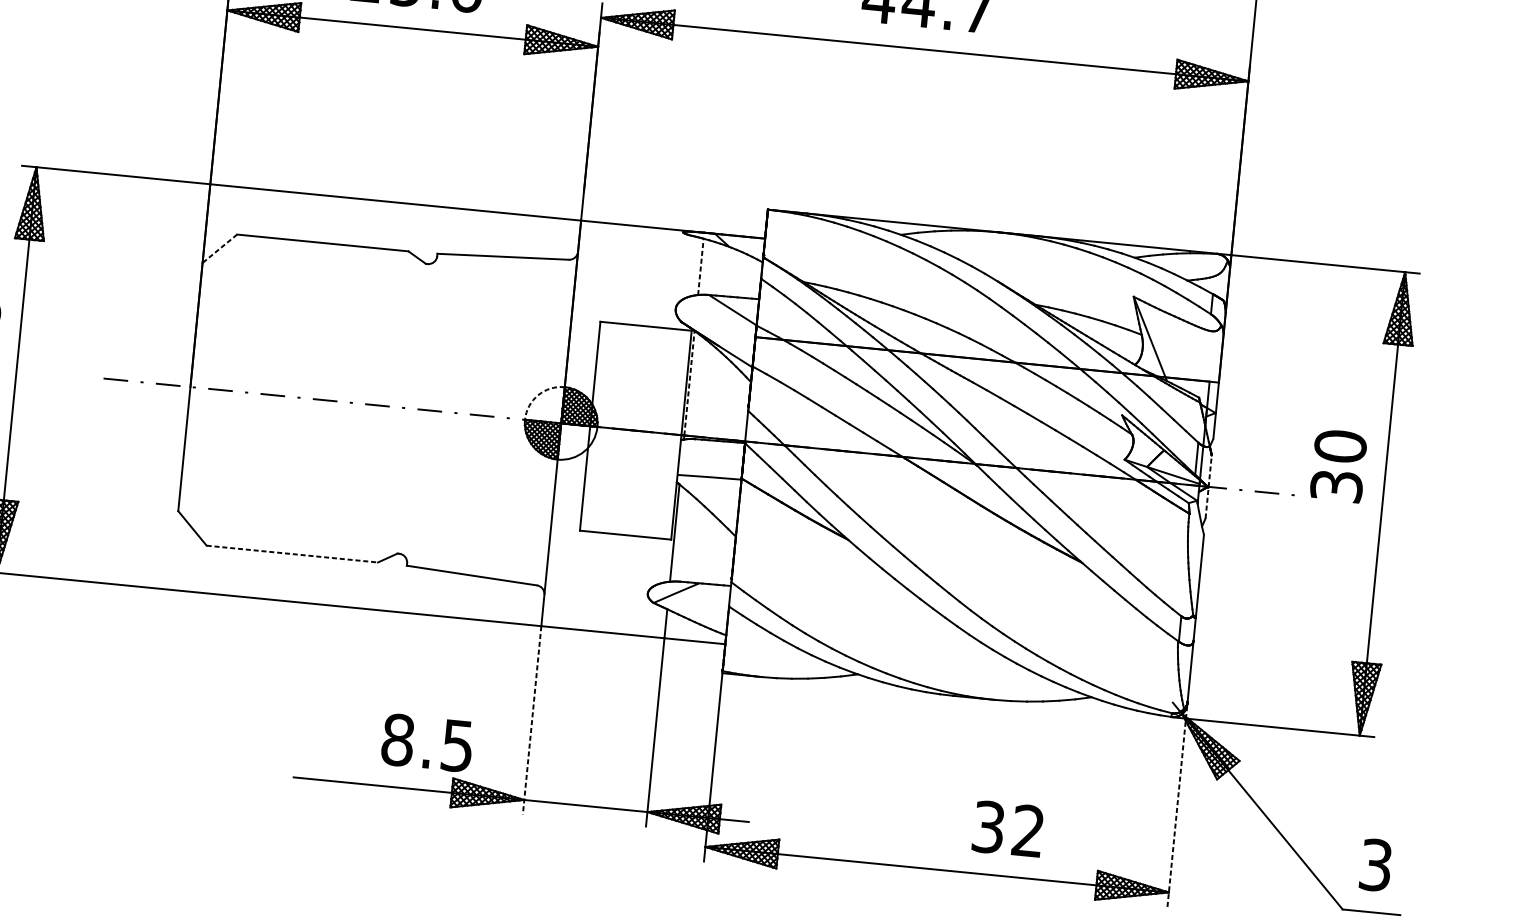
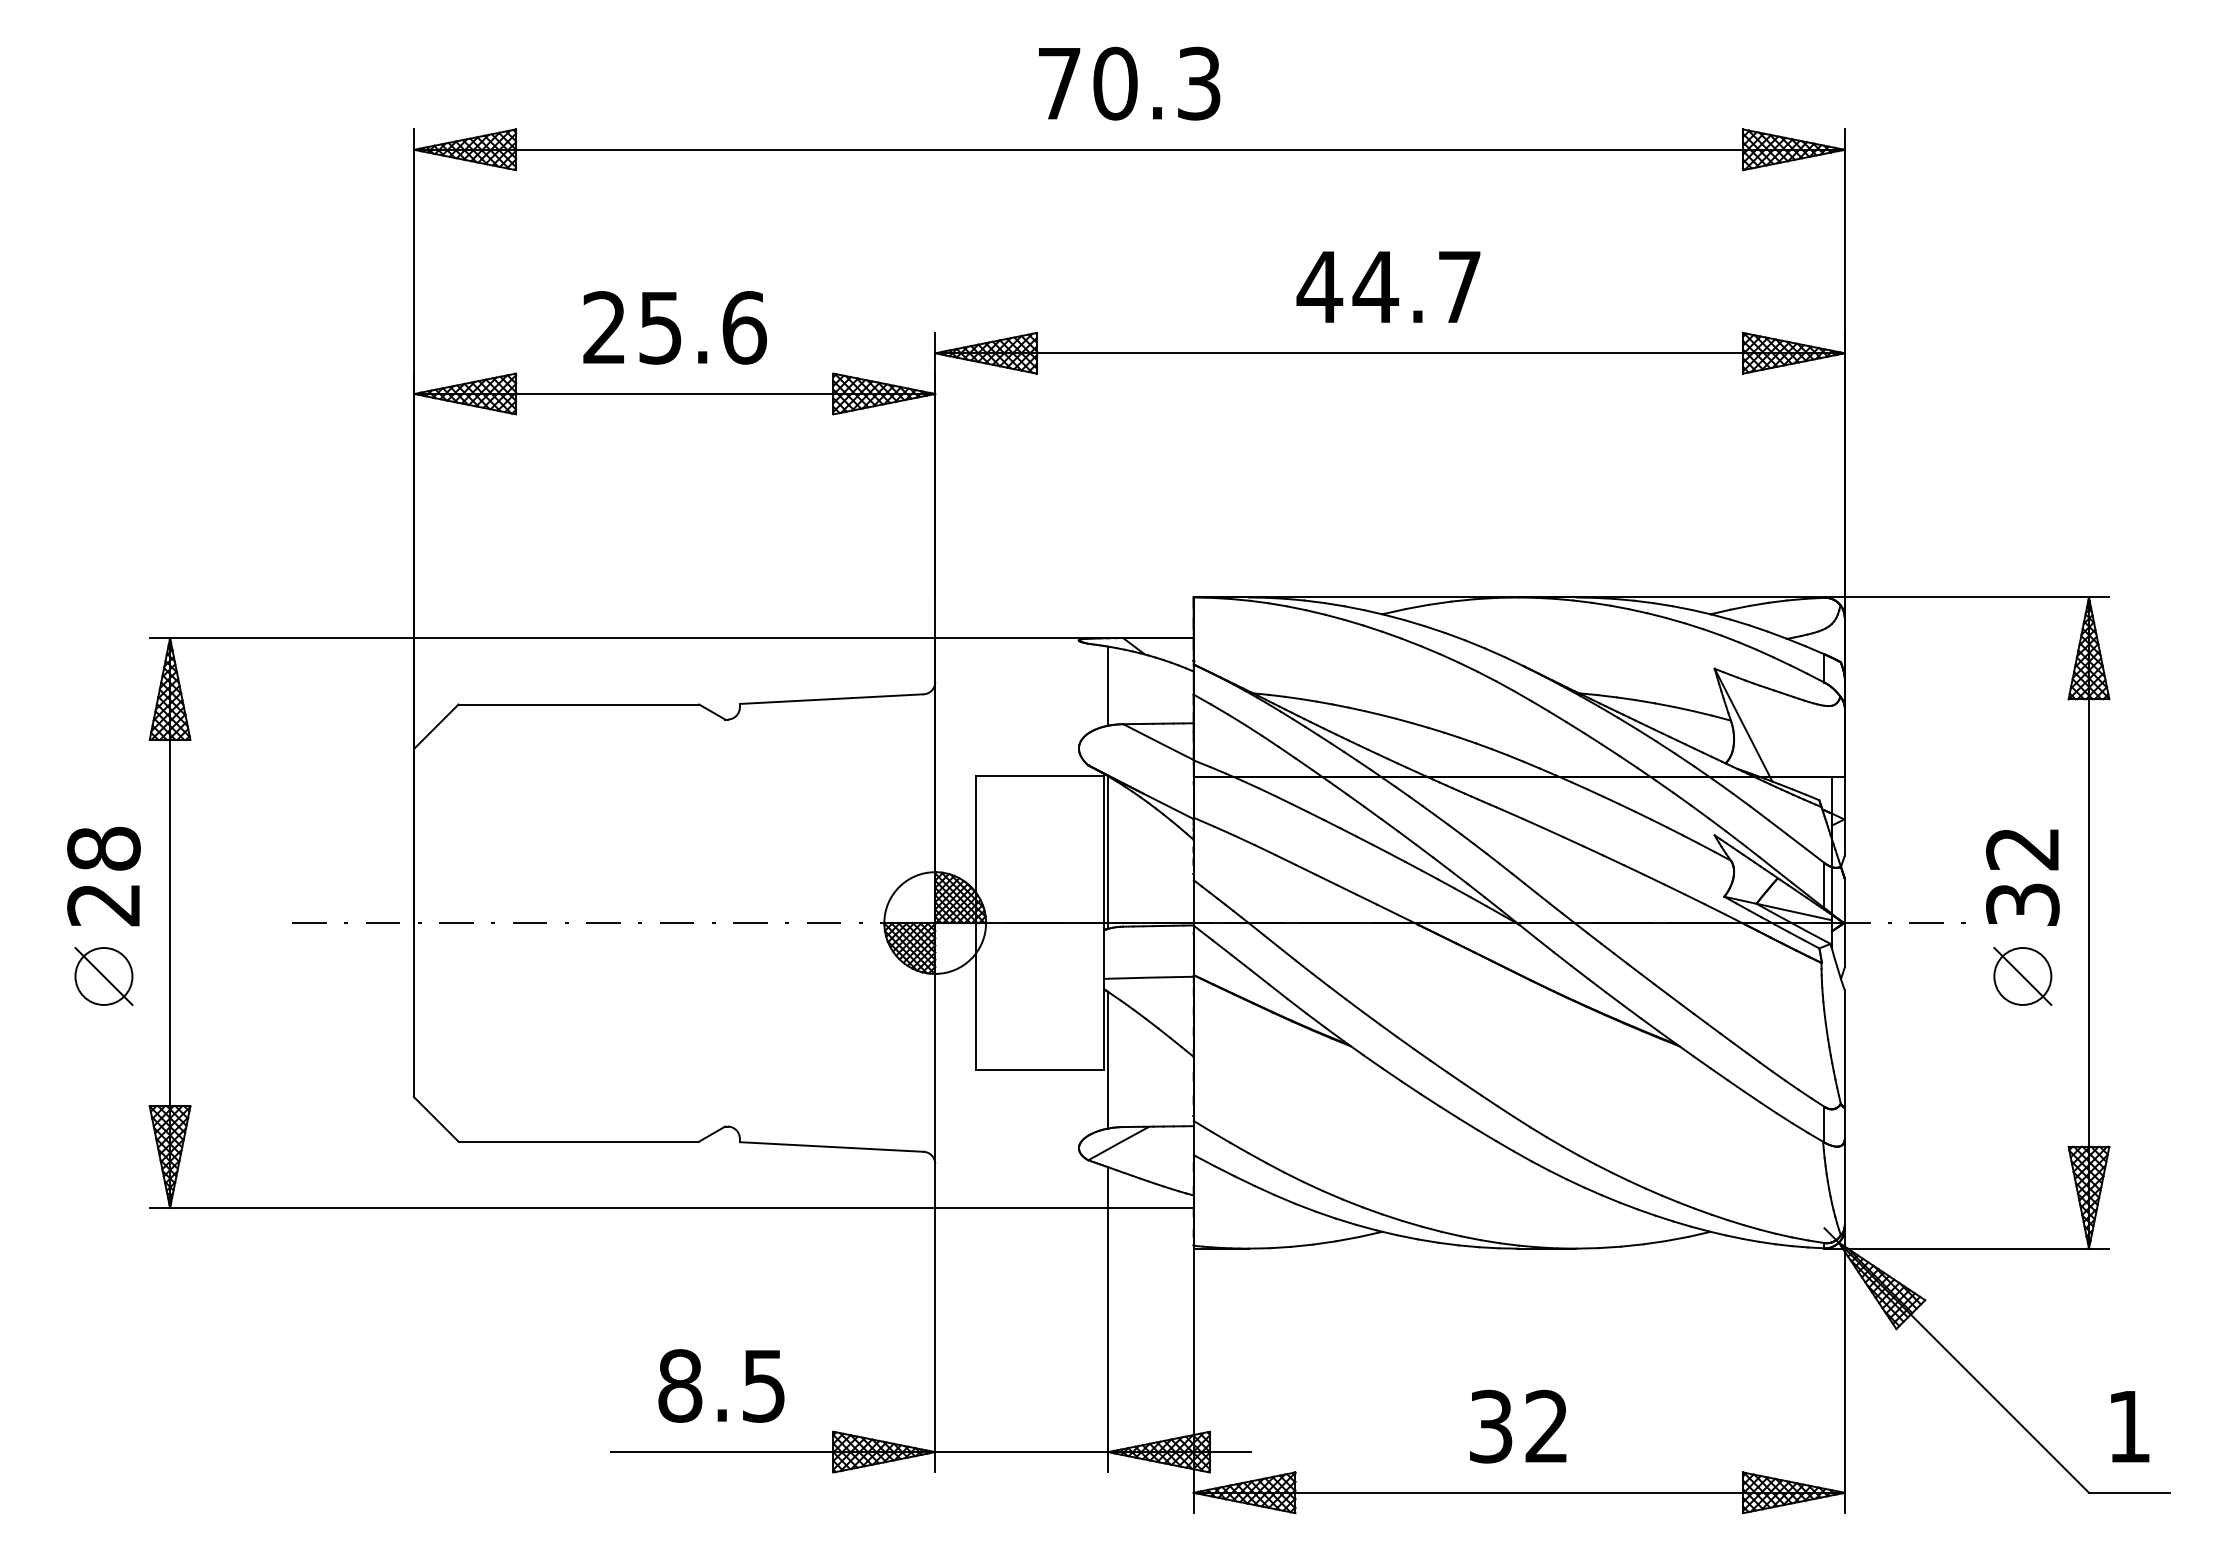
line: (219, 248) -> (436, 726), dashed -> solid
line: (701, 267) -> (1108, 686), dashed -> solid
line: (689, 383) -> (1108, 849), dashed -> solid
arc: (538, 395) -> (899, 887), dashed -> solid
text: (1340, 446) -> (2022, 848), 30 -> 32
line: (1208, 486) -> (1844, 922), dashed -> solid
part: (1331, 536) -> (2022, 975), added
line: (292, 554) -> (579, 1141), dashed -> solid
line: (532, 720) -> (935, 1340), dashed -> solid
text: (427, 742) -> (721, 1385), moved
line: (1177, 805) -> (1844, 1370), dashed -> solid
text: (1008, 829) -> (1518, 1426), moved
text: (1376, 865) -> (2129, 1426), 3 -> 1

